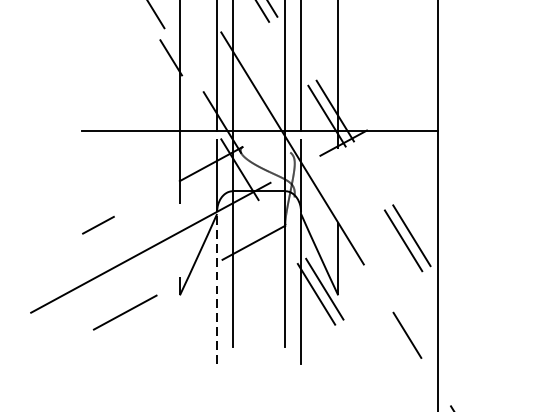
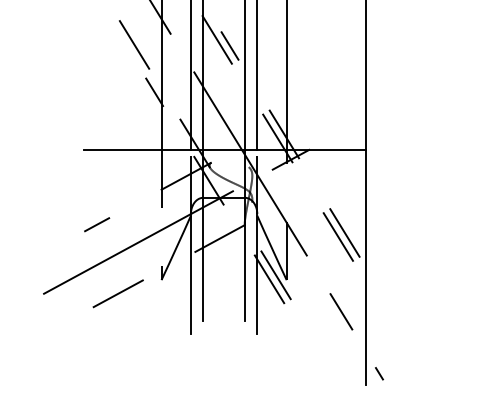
line: (216, 286) -> (190, 273), dashed -> solid

